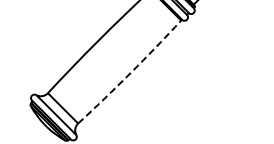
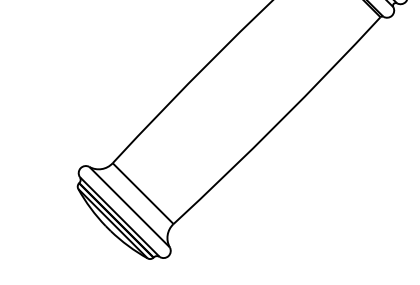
arc: (130, 73) -> (278, 123), dashed -> solid

